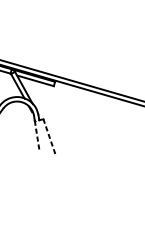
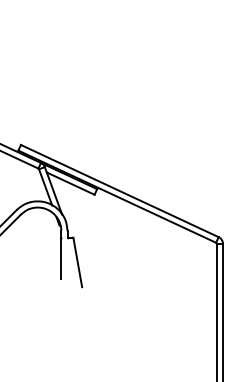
line: (37, 135) -> (61, 258), dashed -> solid
line: (49, 136) -> (77, 261), dashed -> solid

